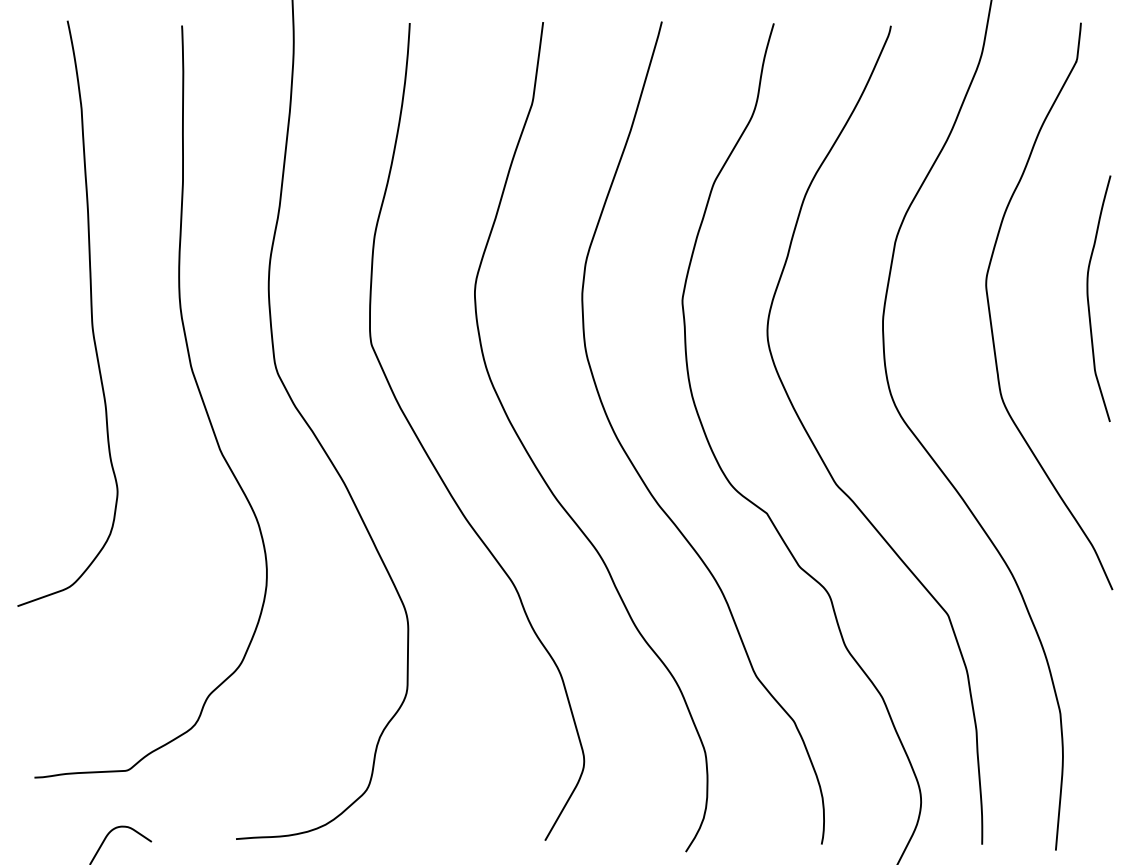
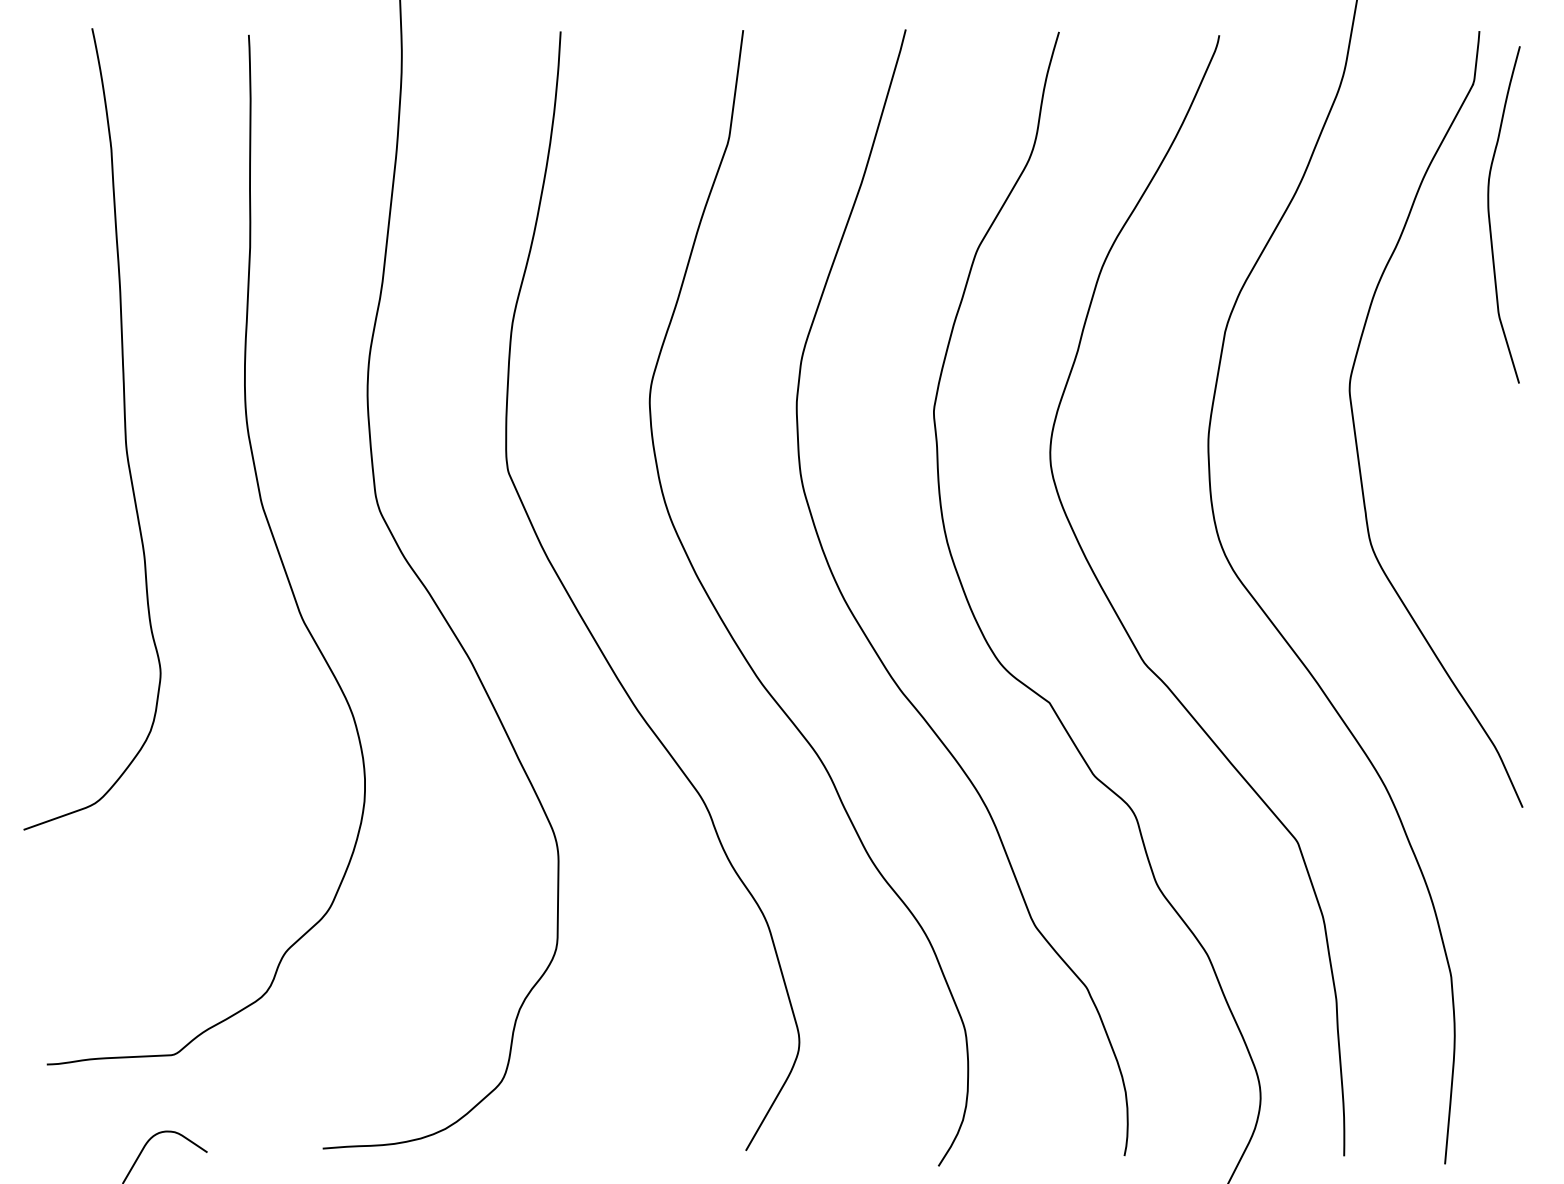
curve: (1089, 301) -> (1490, 218), moved

